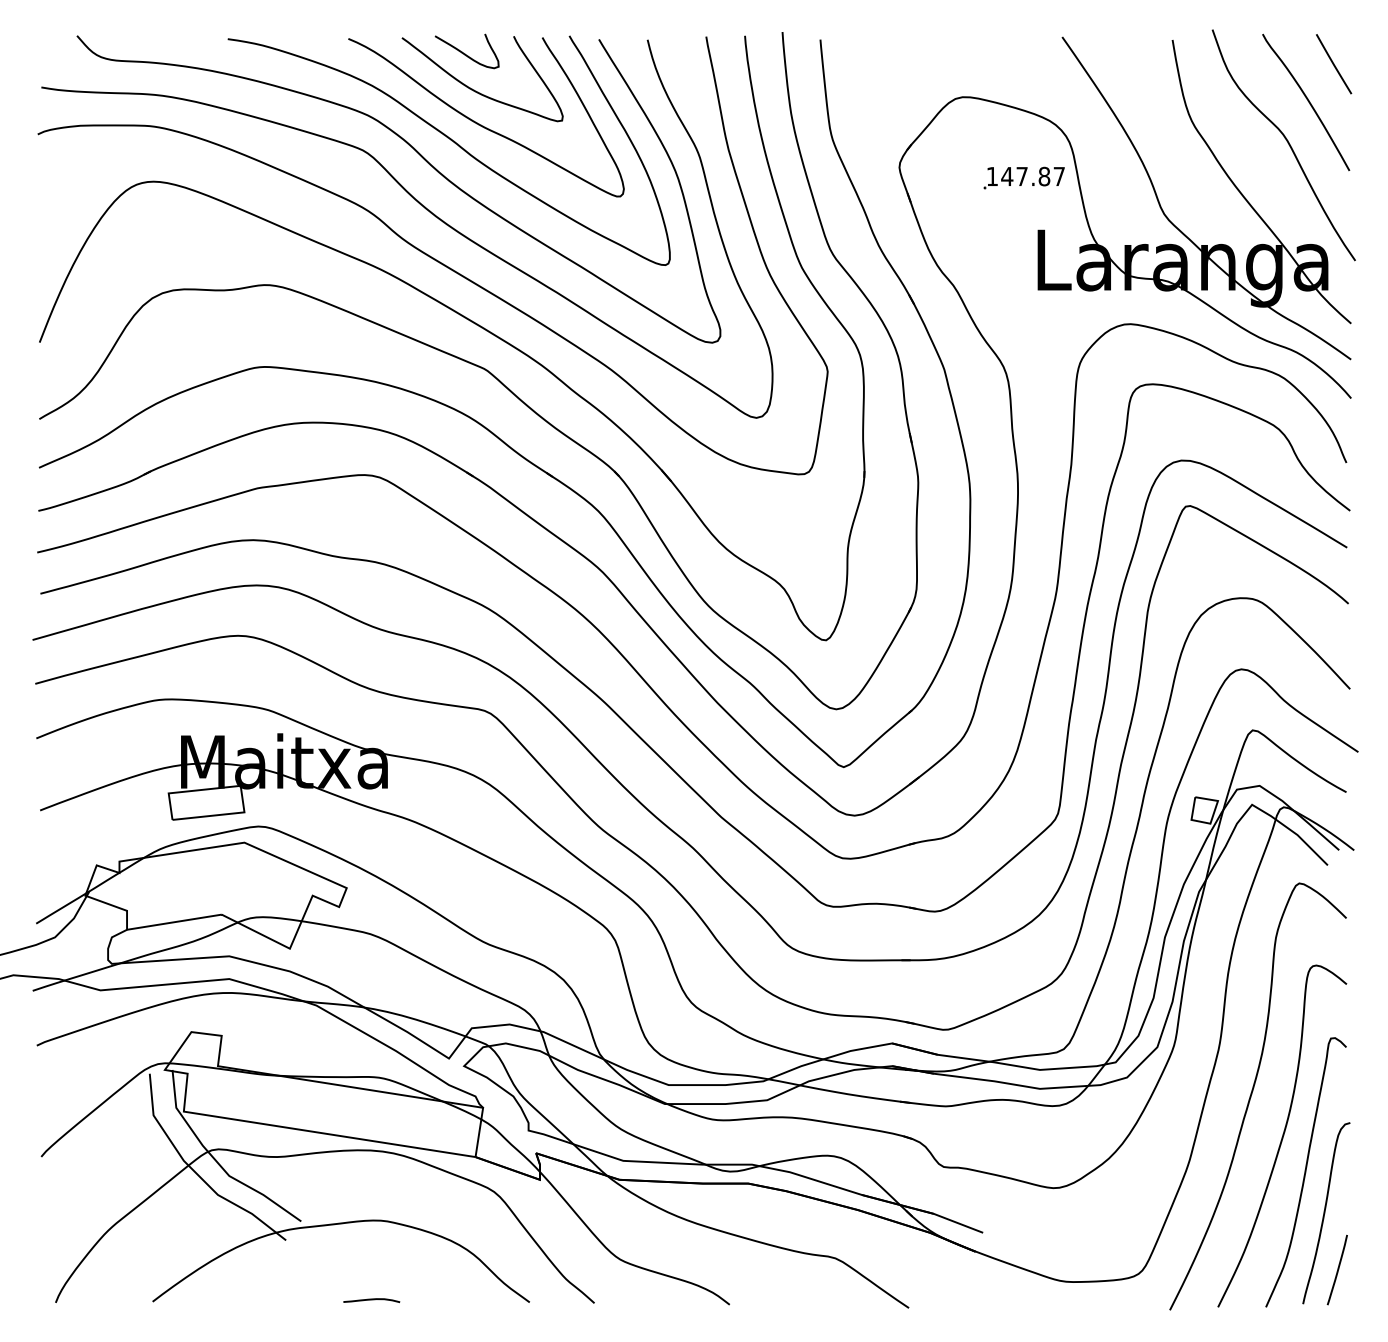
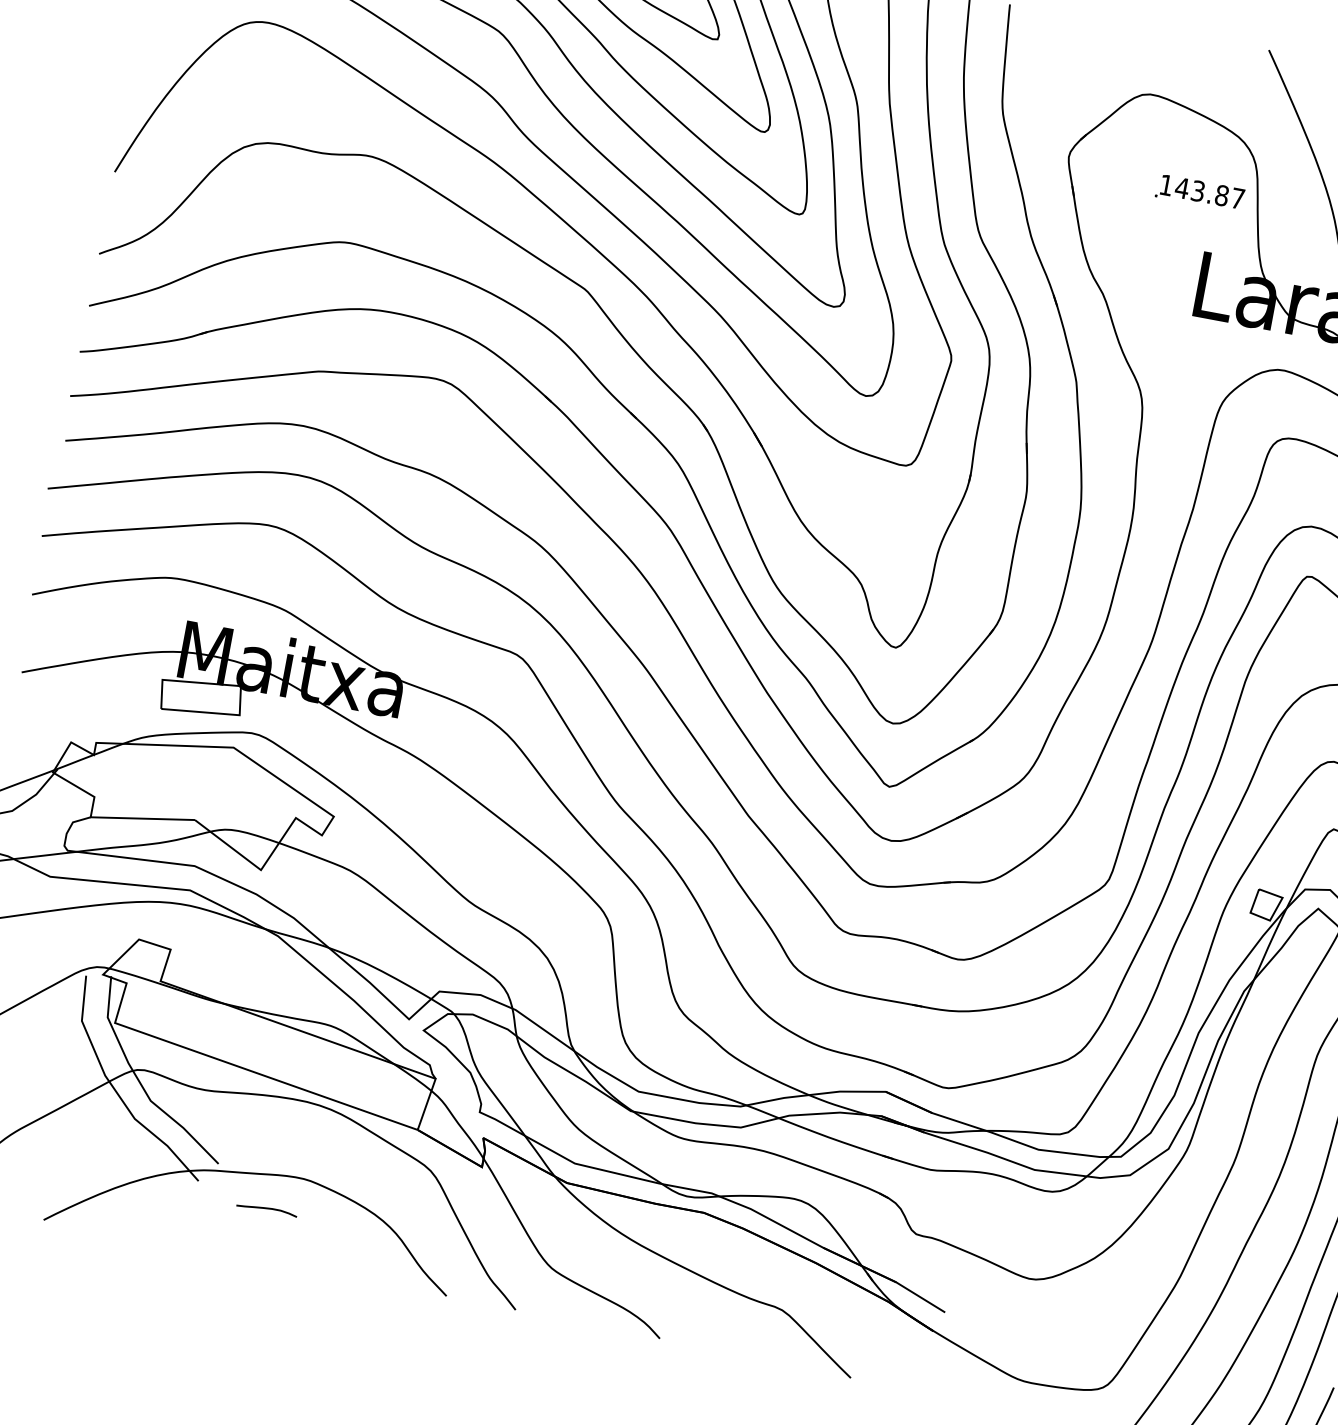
text: (1021, 176) -> (1197, 190), 147.87 -> 143.87
curve: (371, 1300) -> (266, 1209), moved

